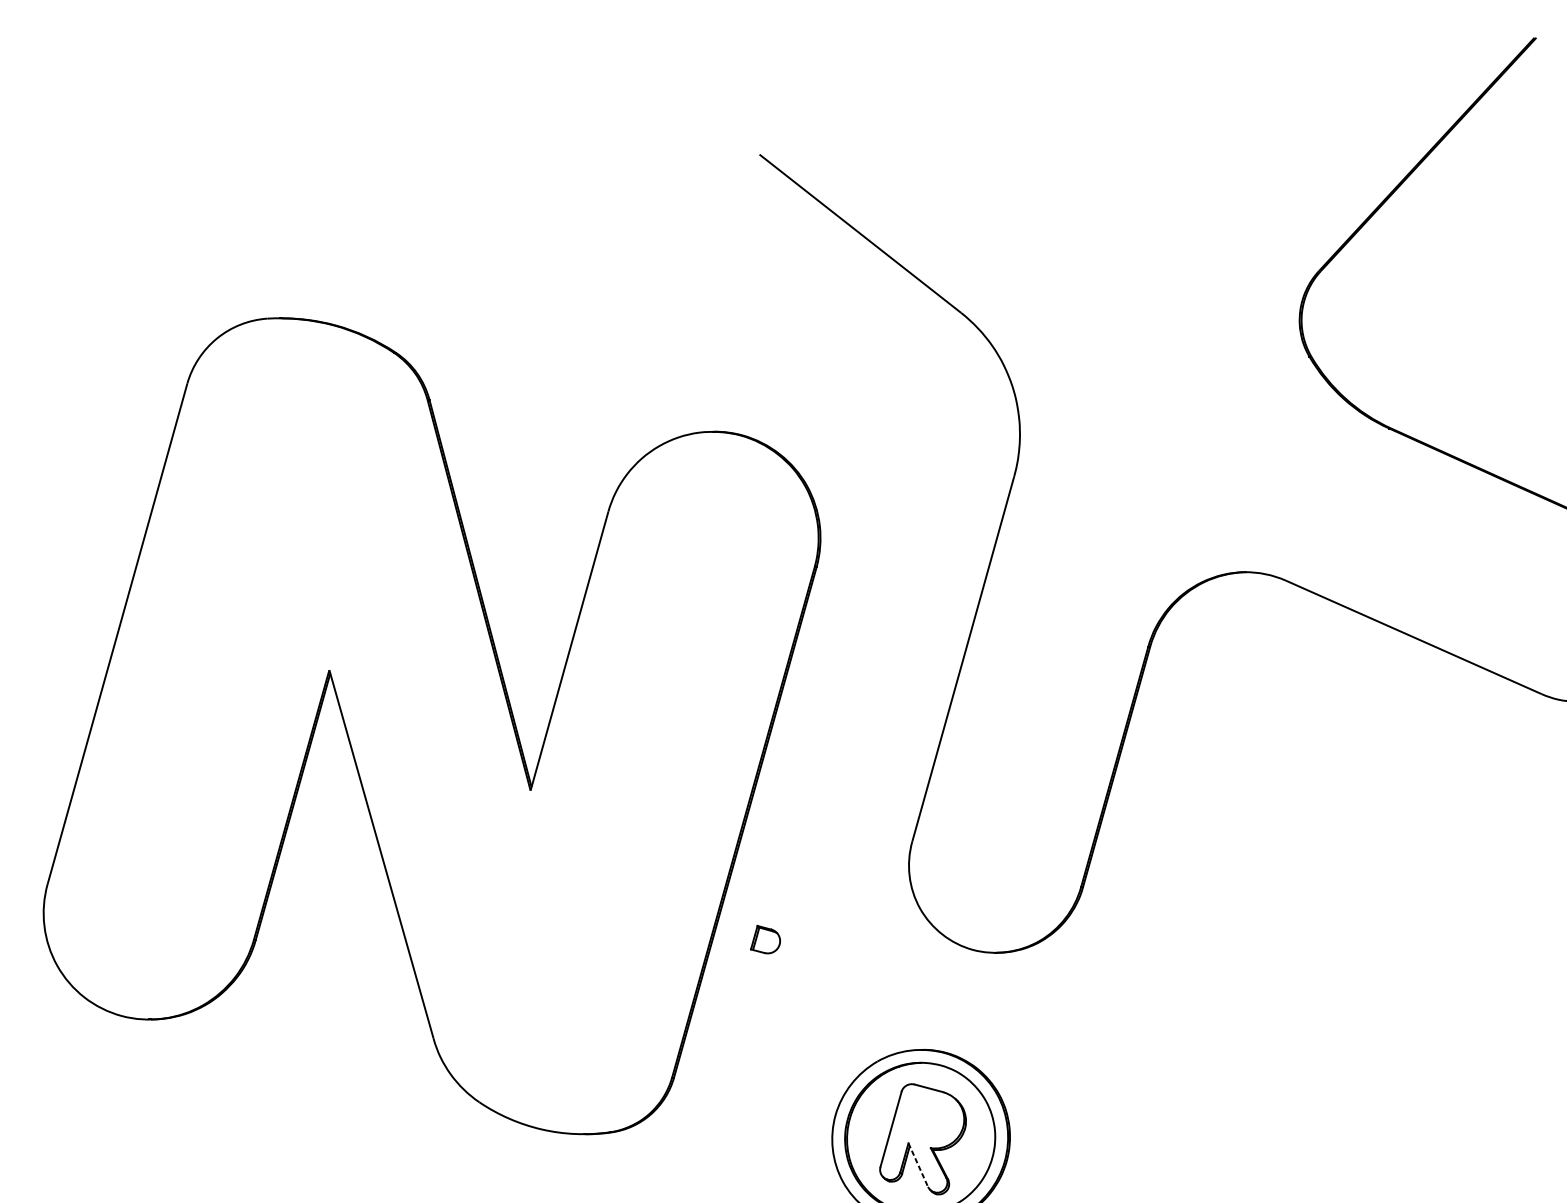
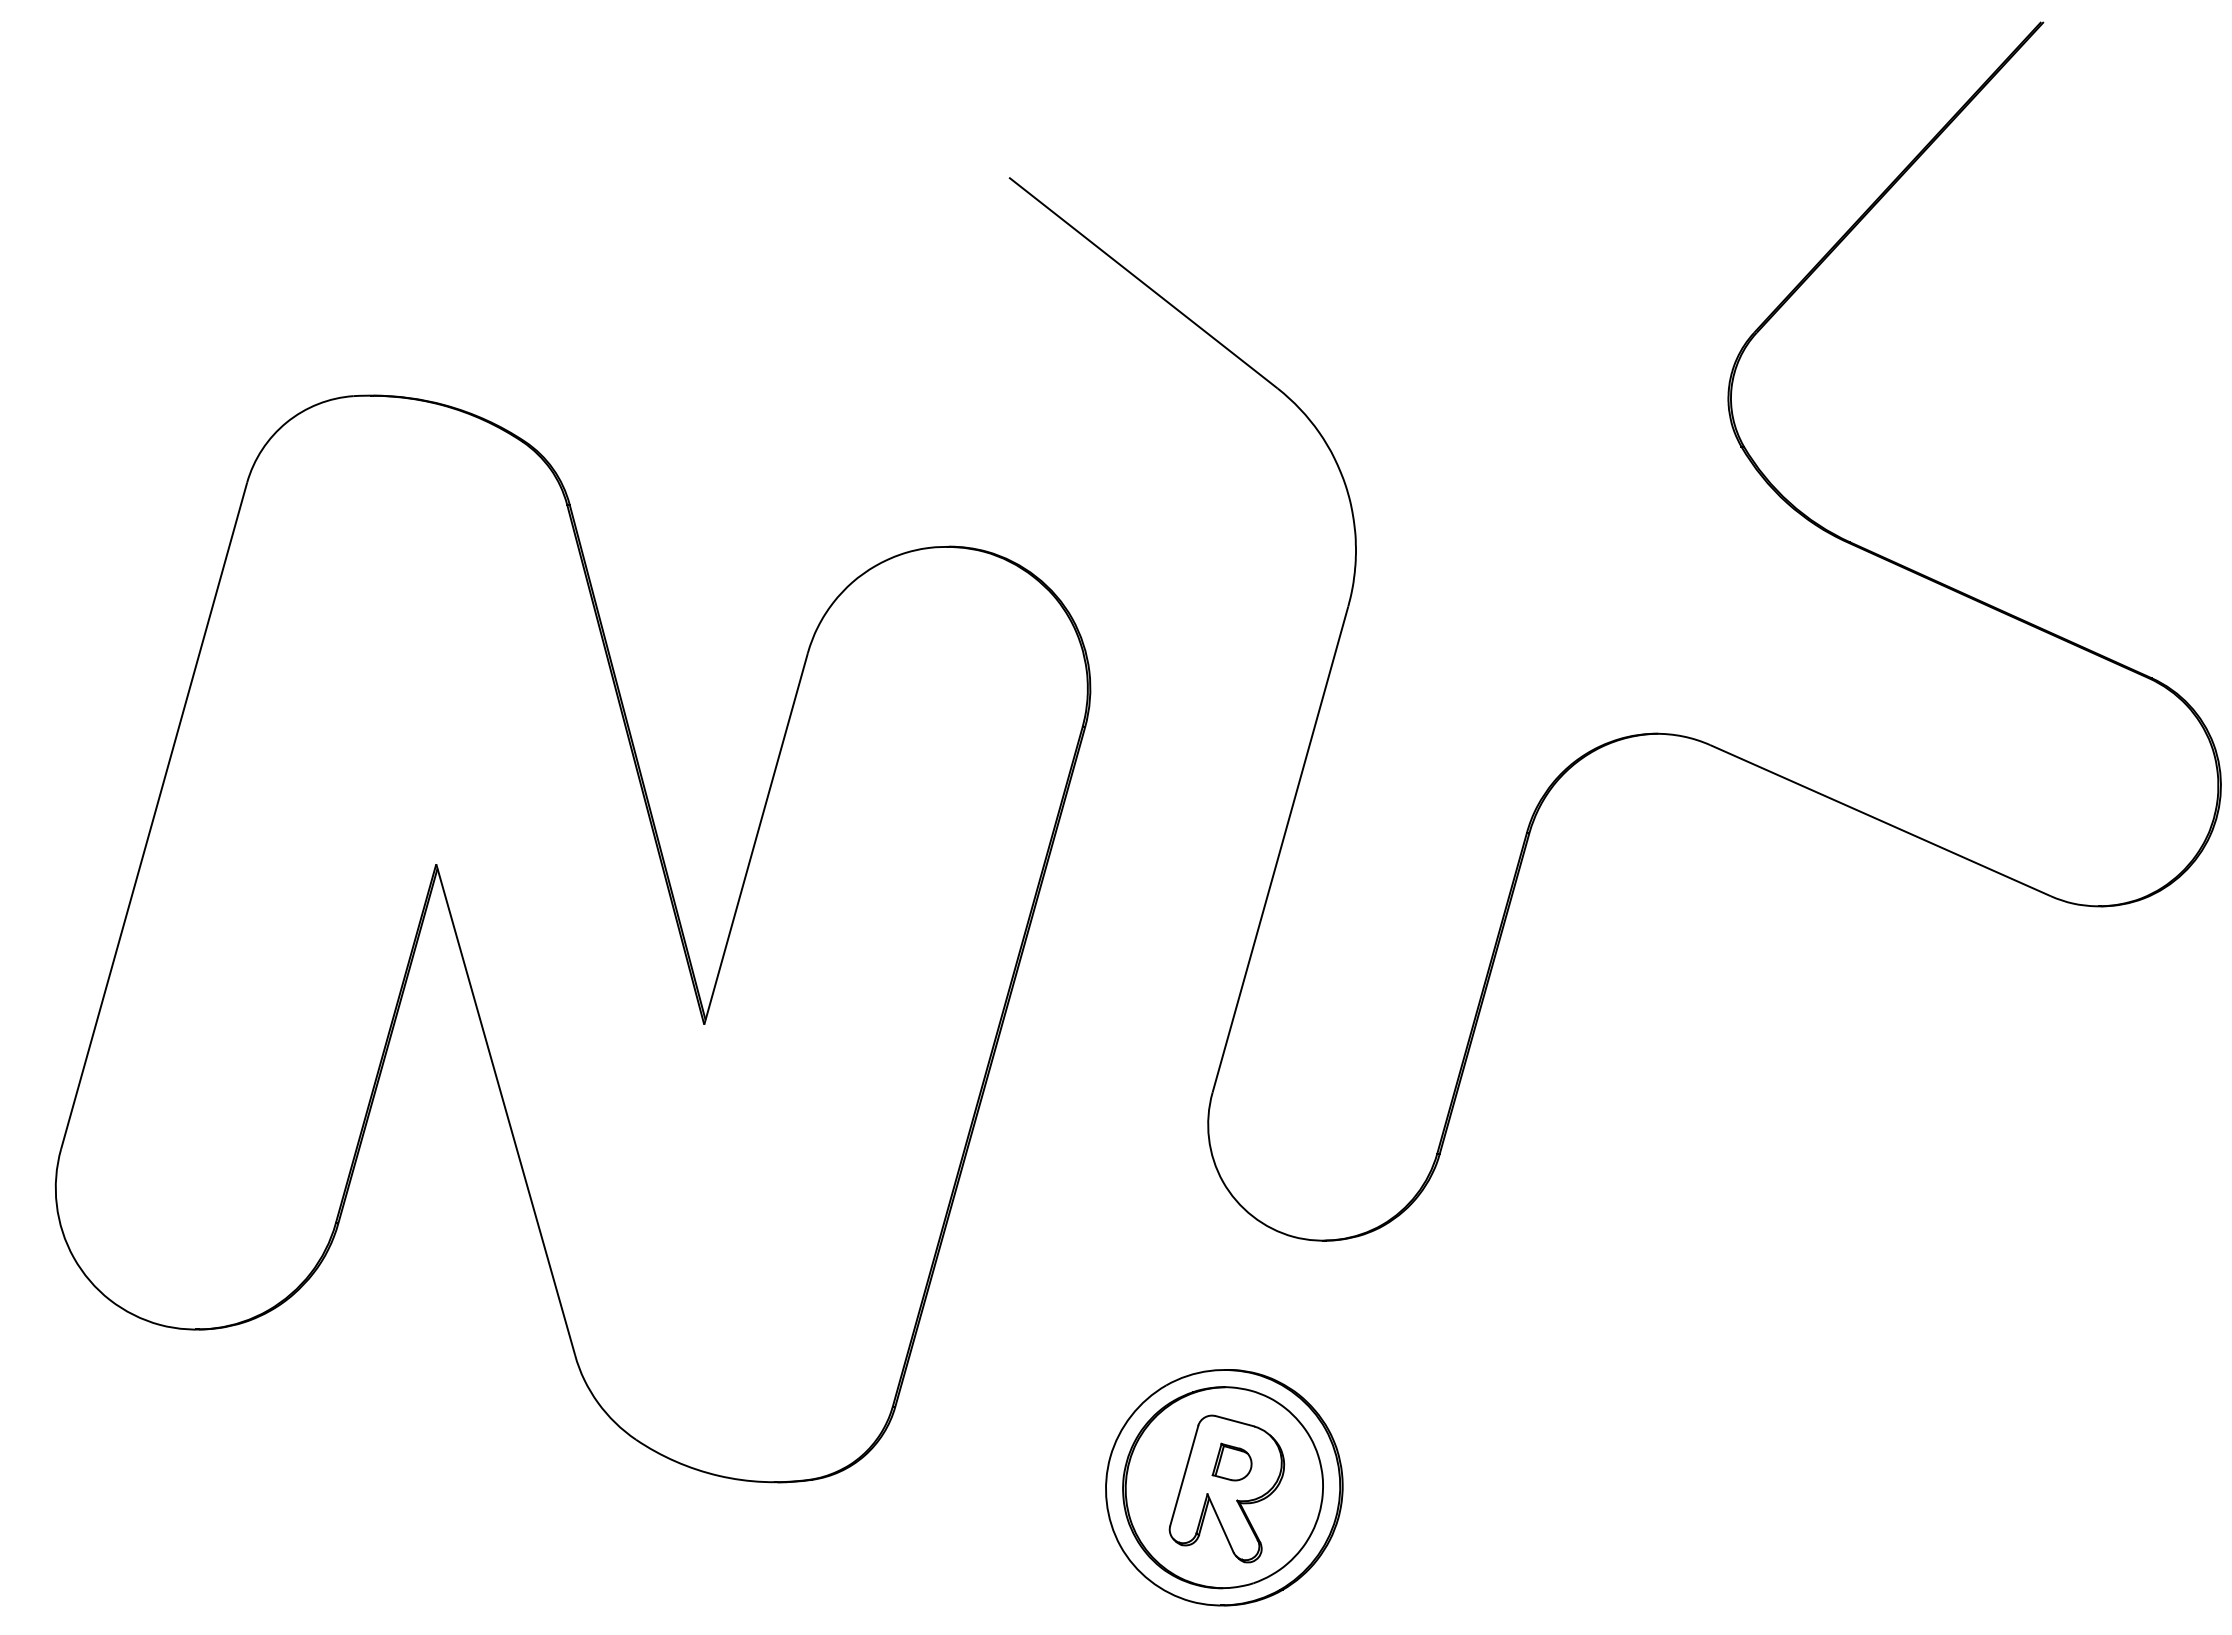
part: (765, 939) -> (1231, 1461), moved
line: (918, 1165) -> (1220, 1523), dashed -> solid

